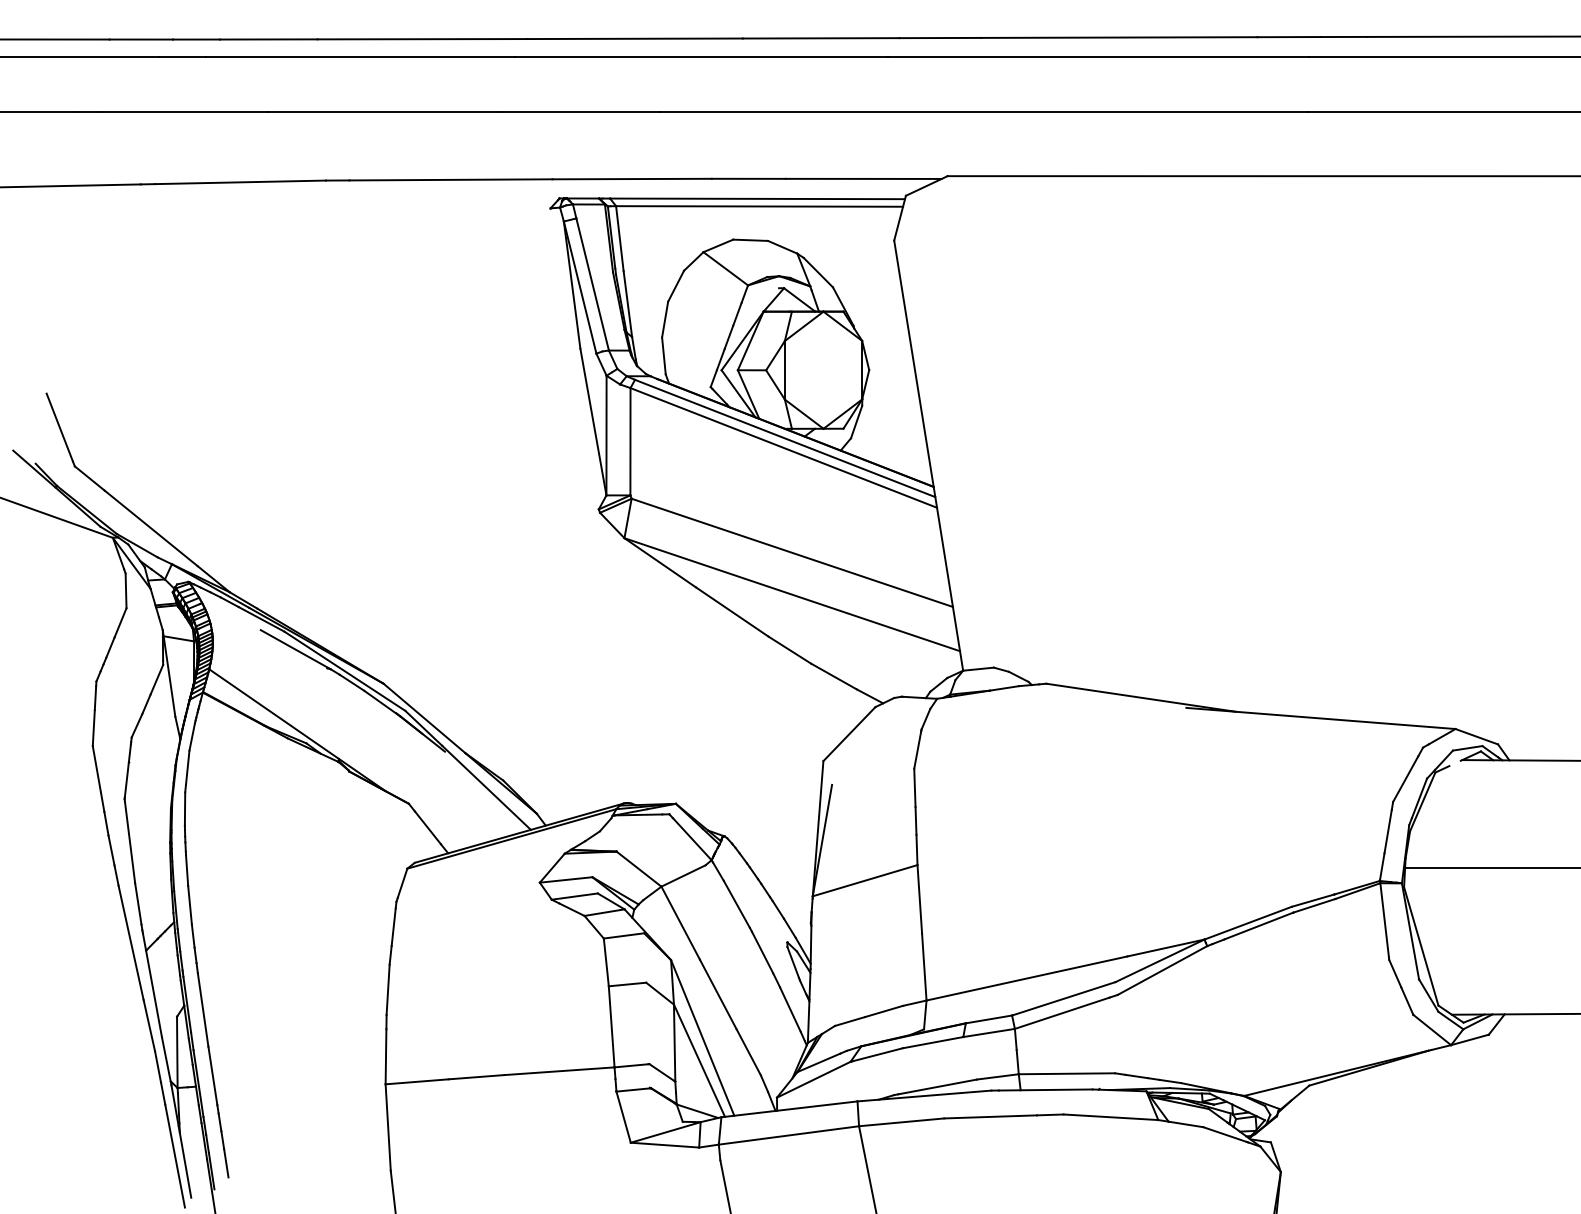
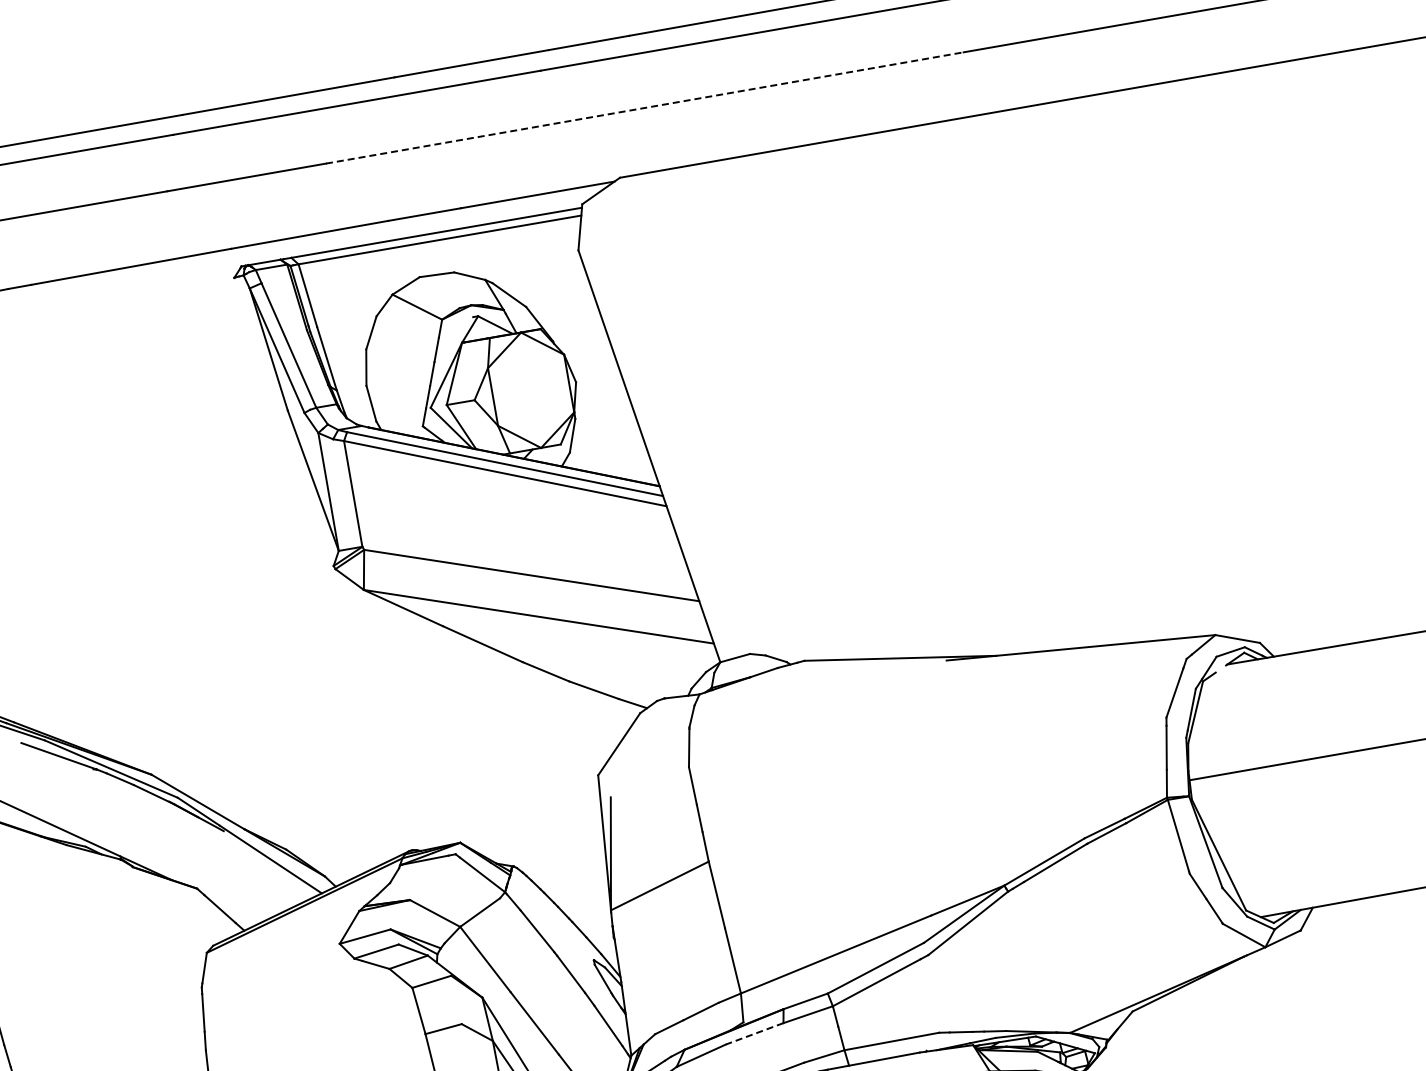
line: (984, 111) -> (645, 107), solid -> dashed
line: (933, 1042) -> (755, 1033), solid -> dashed

